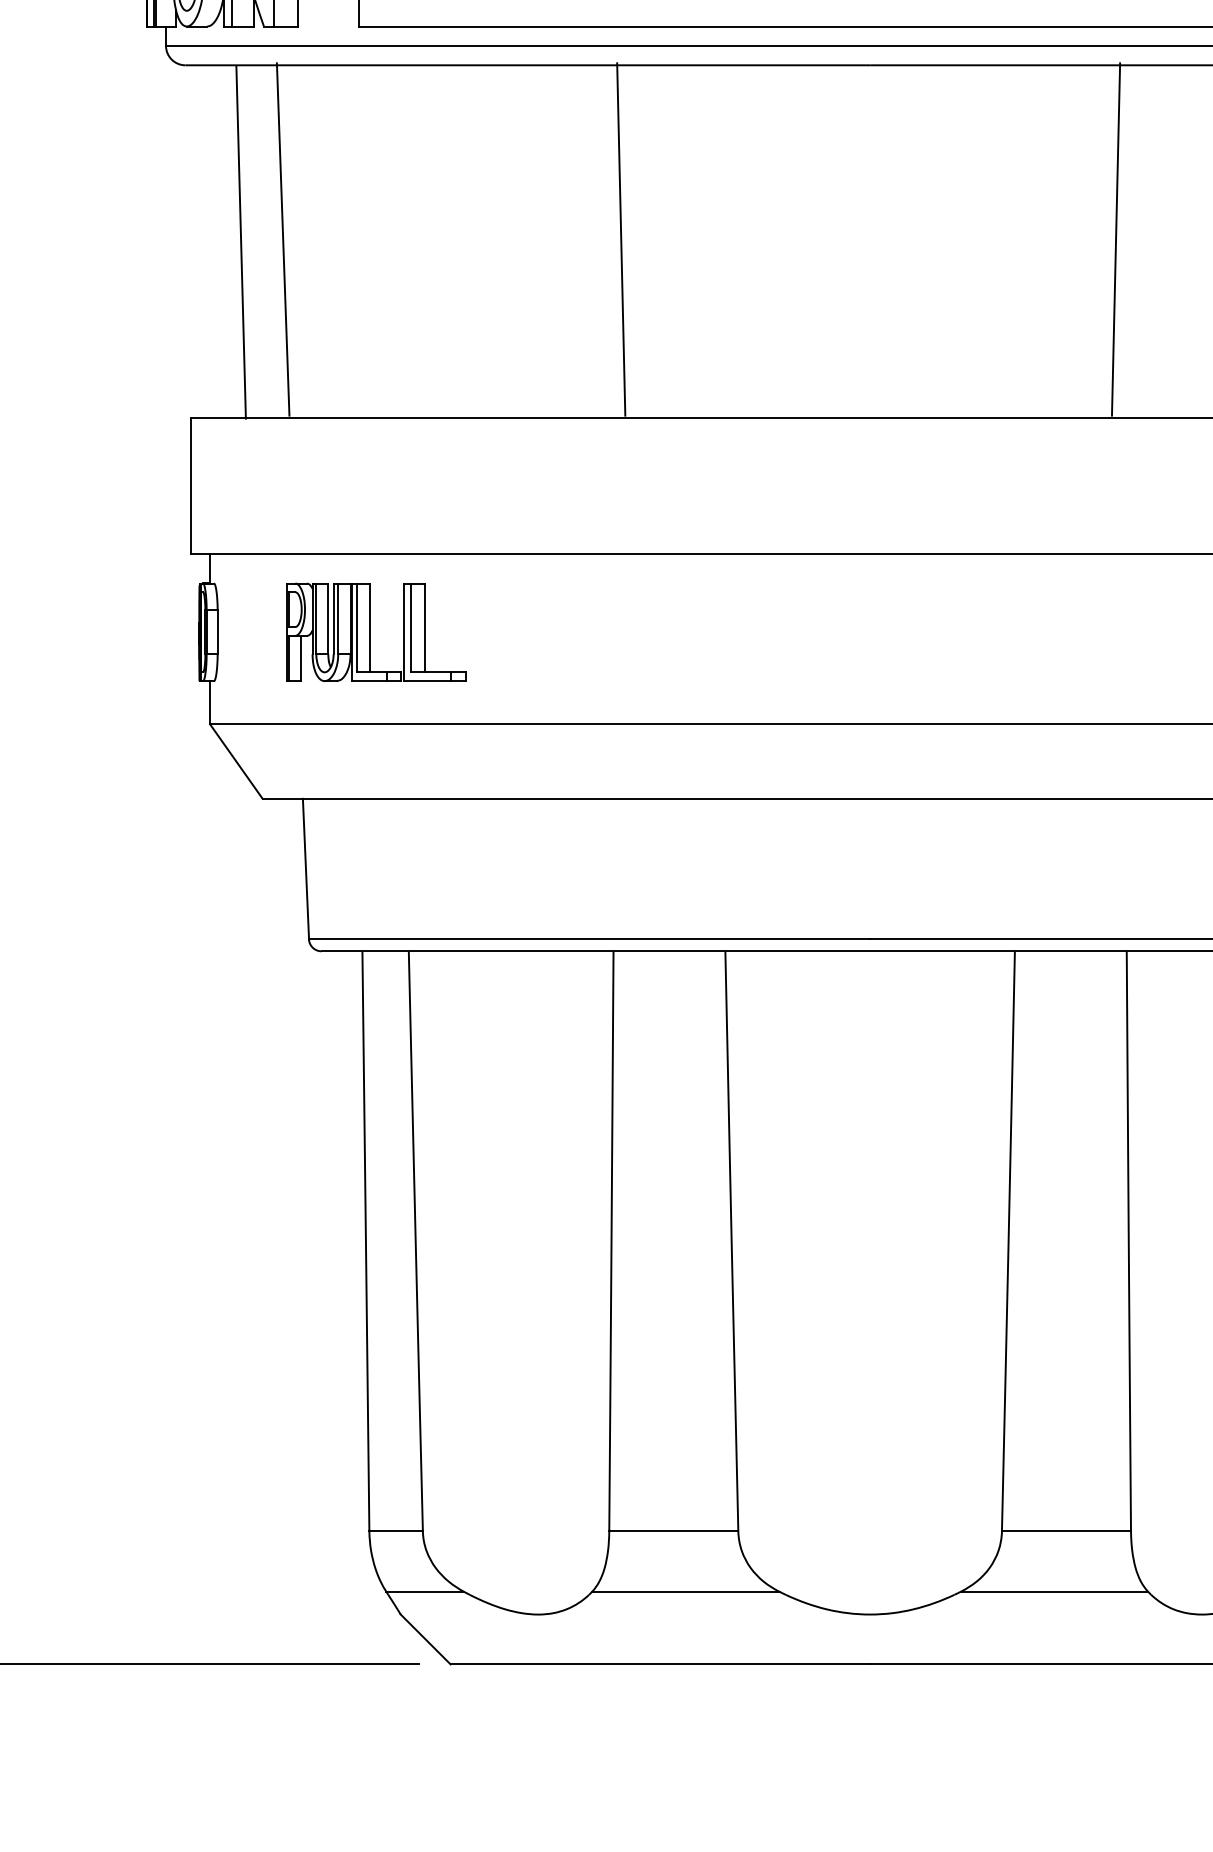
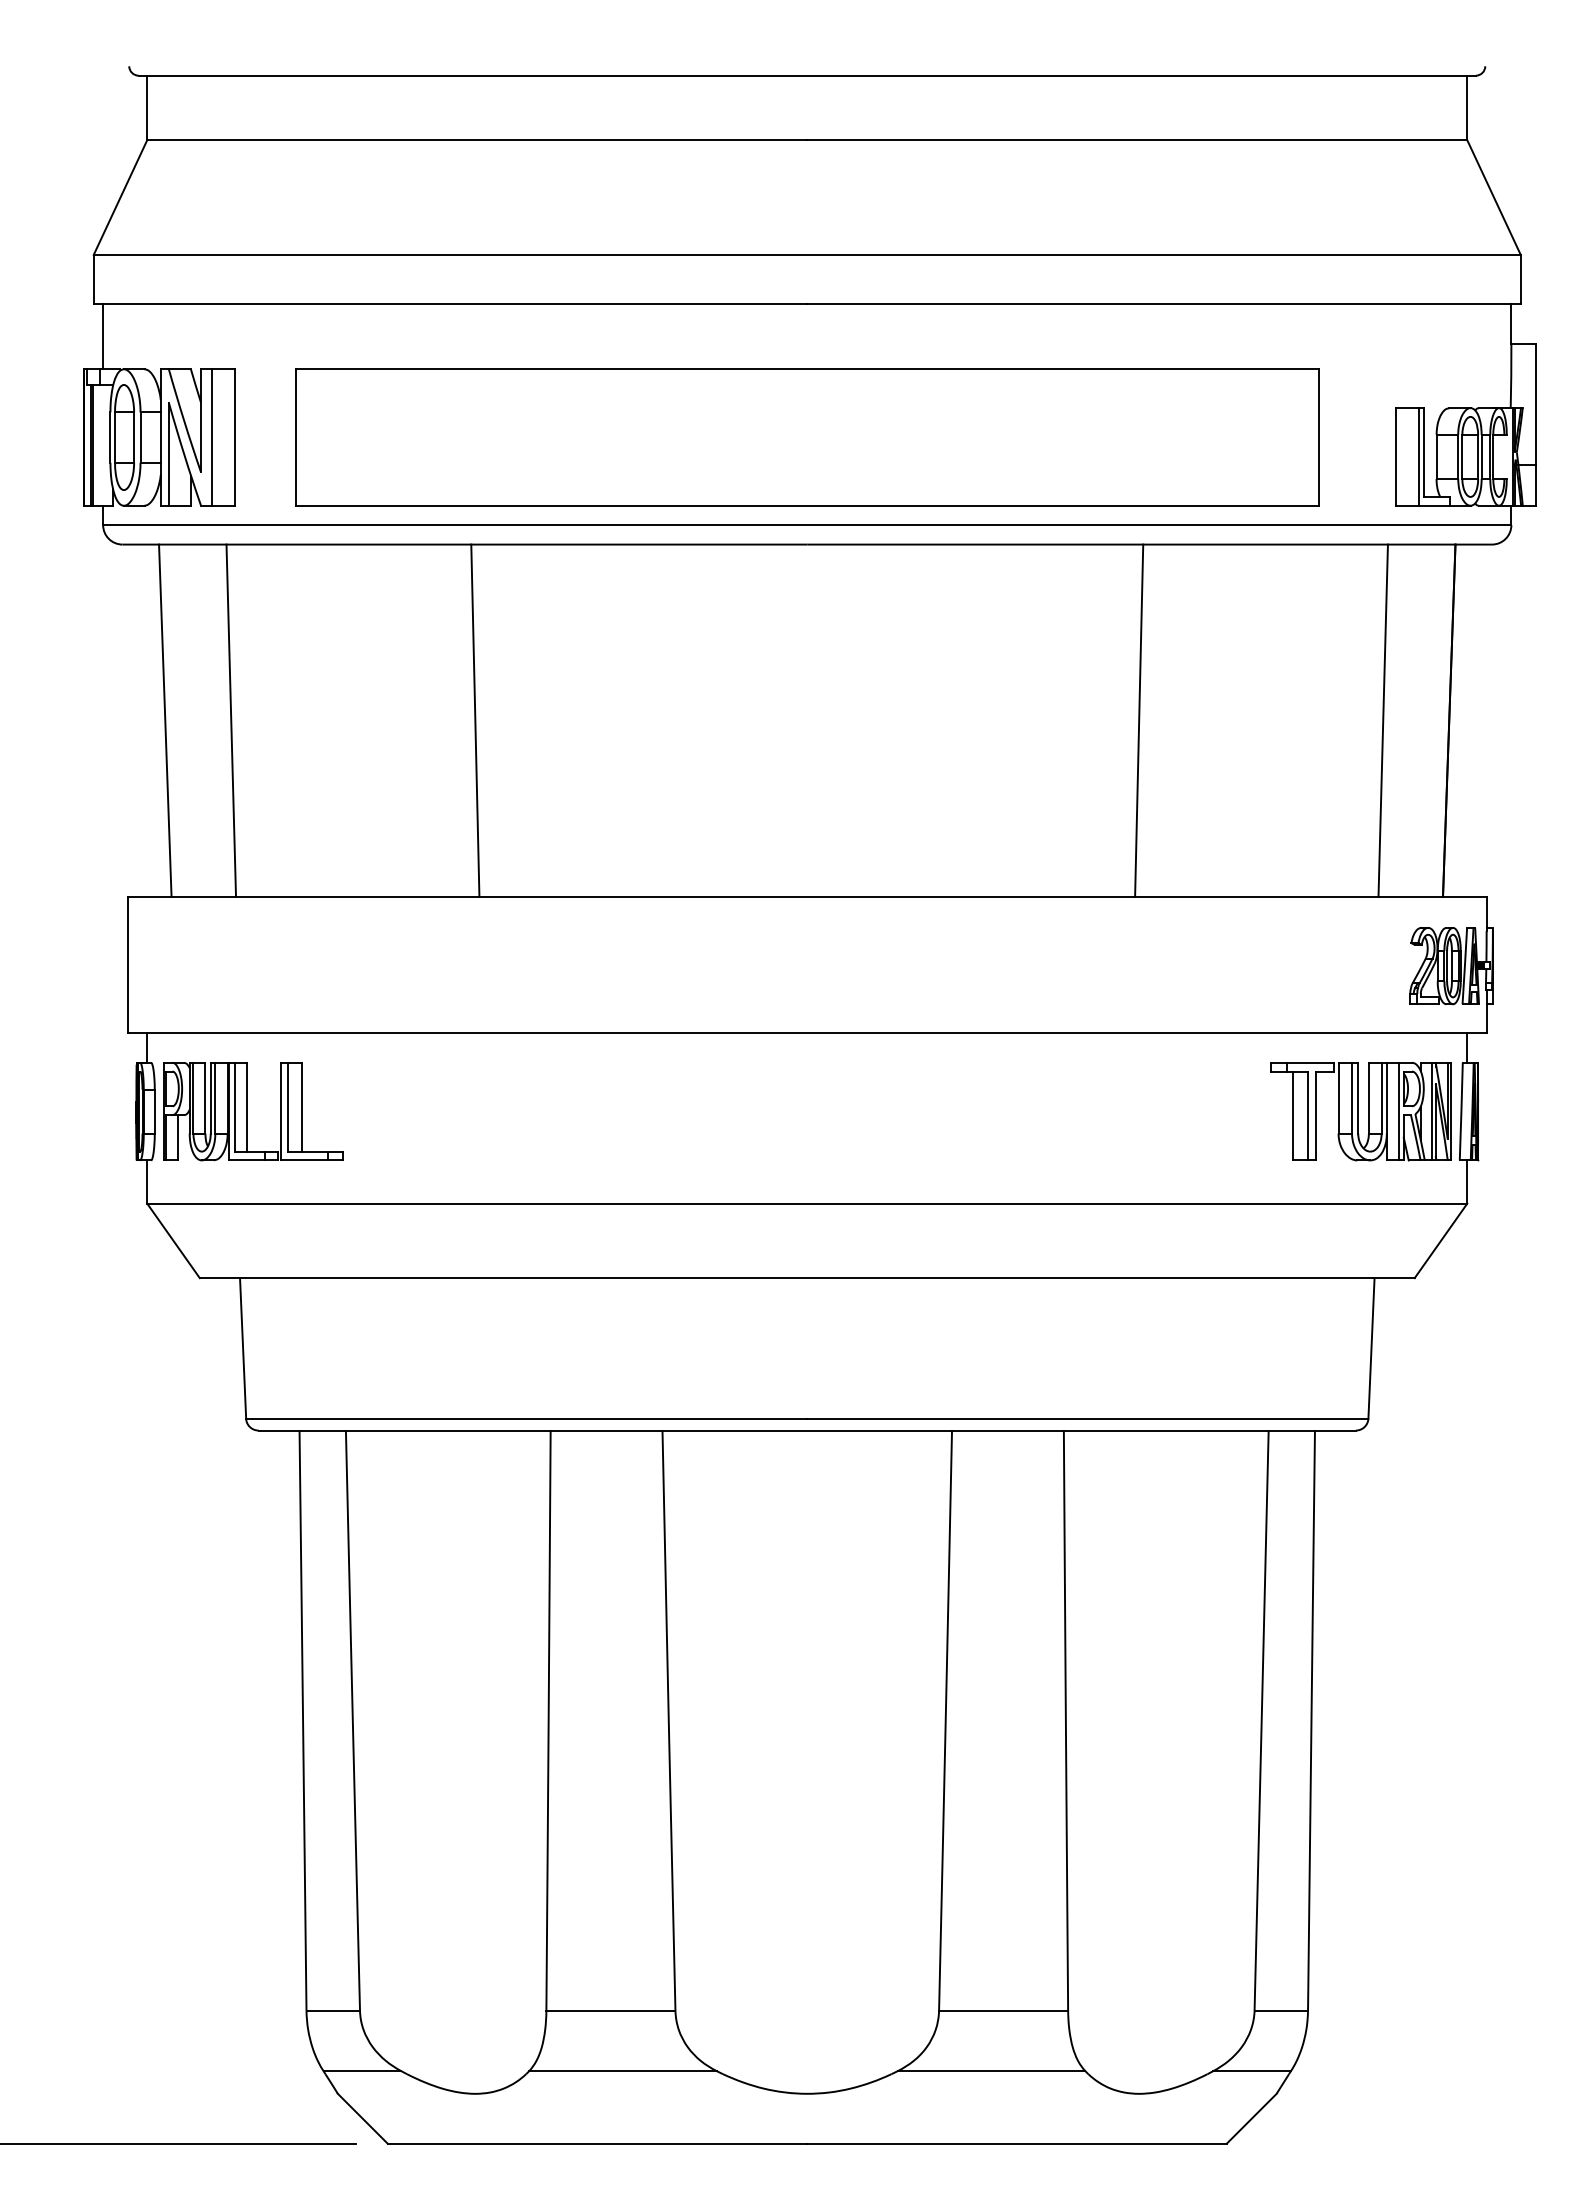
line: (283, 239) -> (165, 720), moved
line: (621, 239) -> (475, 720), moved
line: (1116, 239) -> (1139, 720), moved
line: (241, 242) -> (231, 720), moved
part: (376, 632) -> (253, 1111), moved

